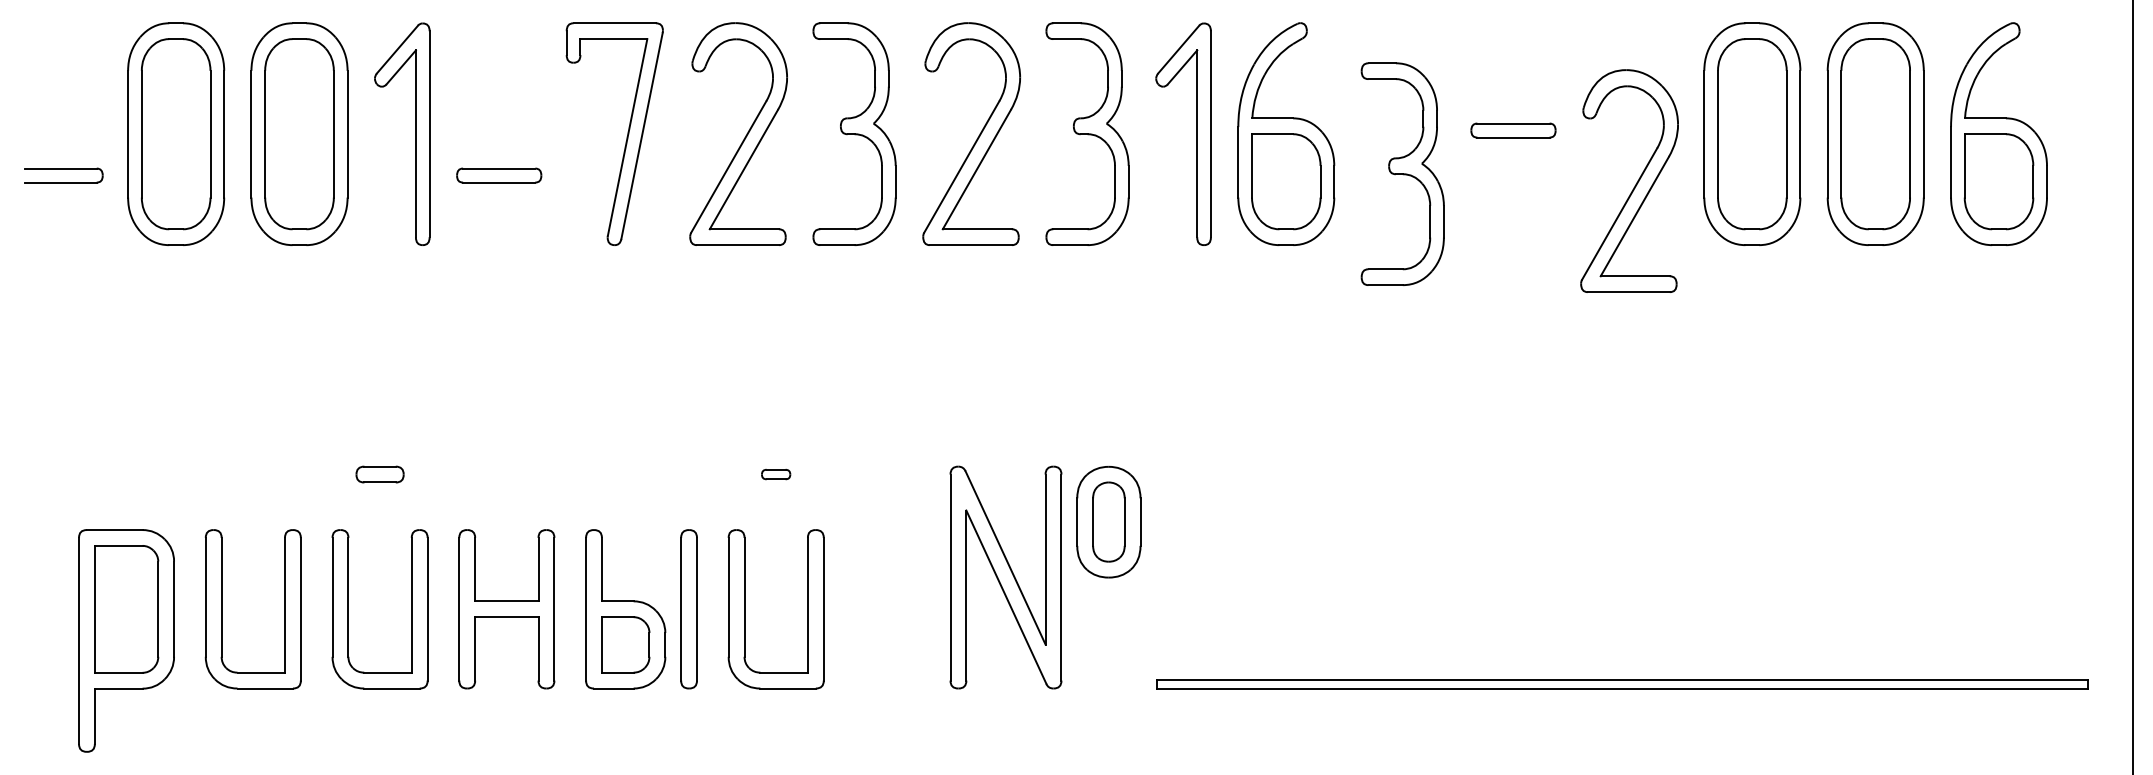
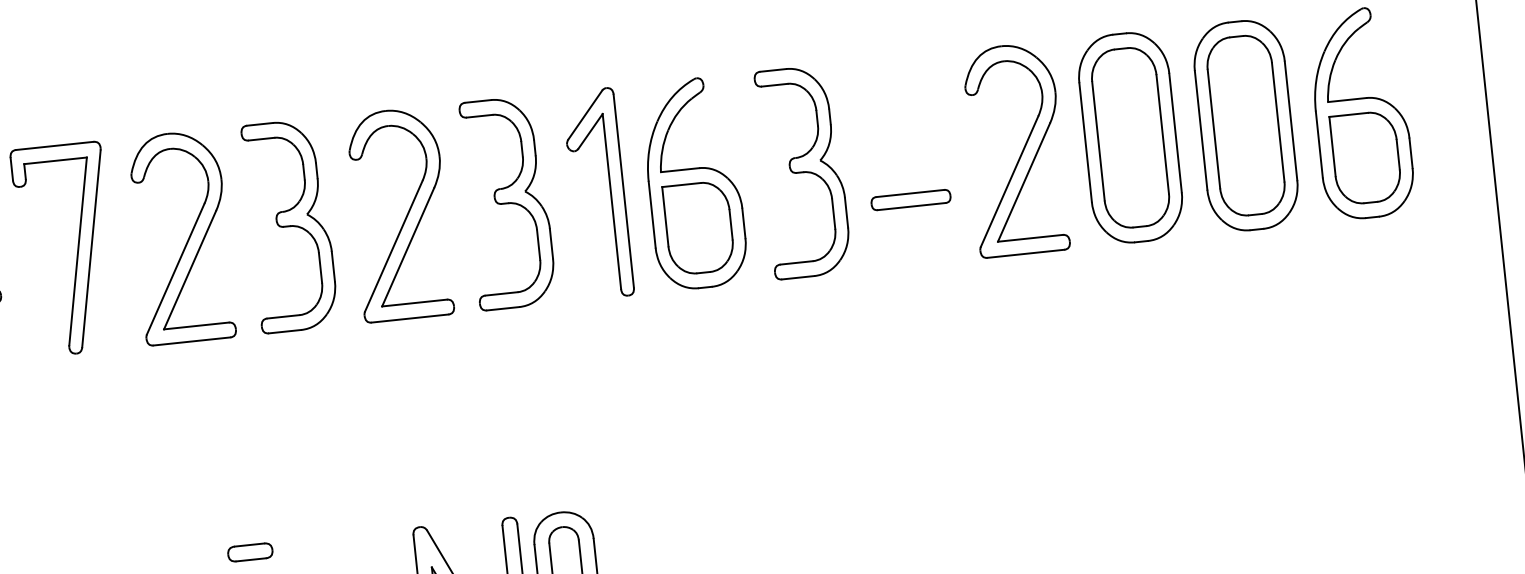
part: (1513, 130) -> (911, 199), moved
part: (1402, 173) -> (803, 171), moved
part: (1634, 185) -> (1020, 153), moved
part: (775, 474) -> (249, 552), size x1.67

